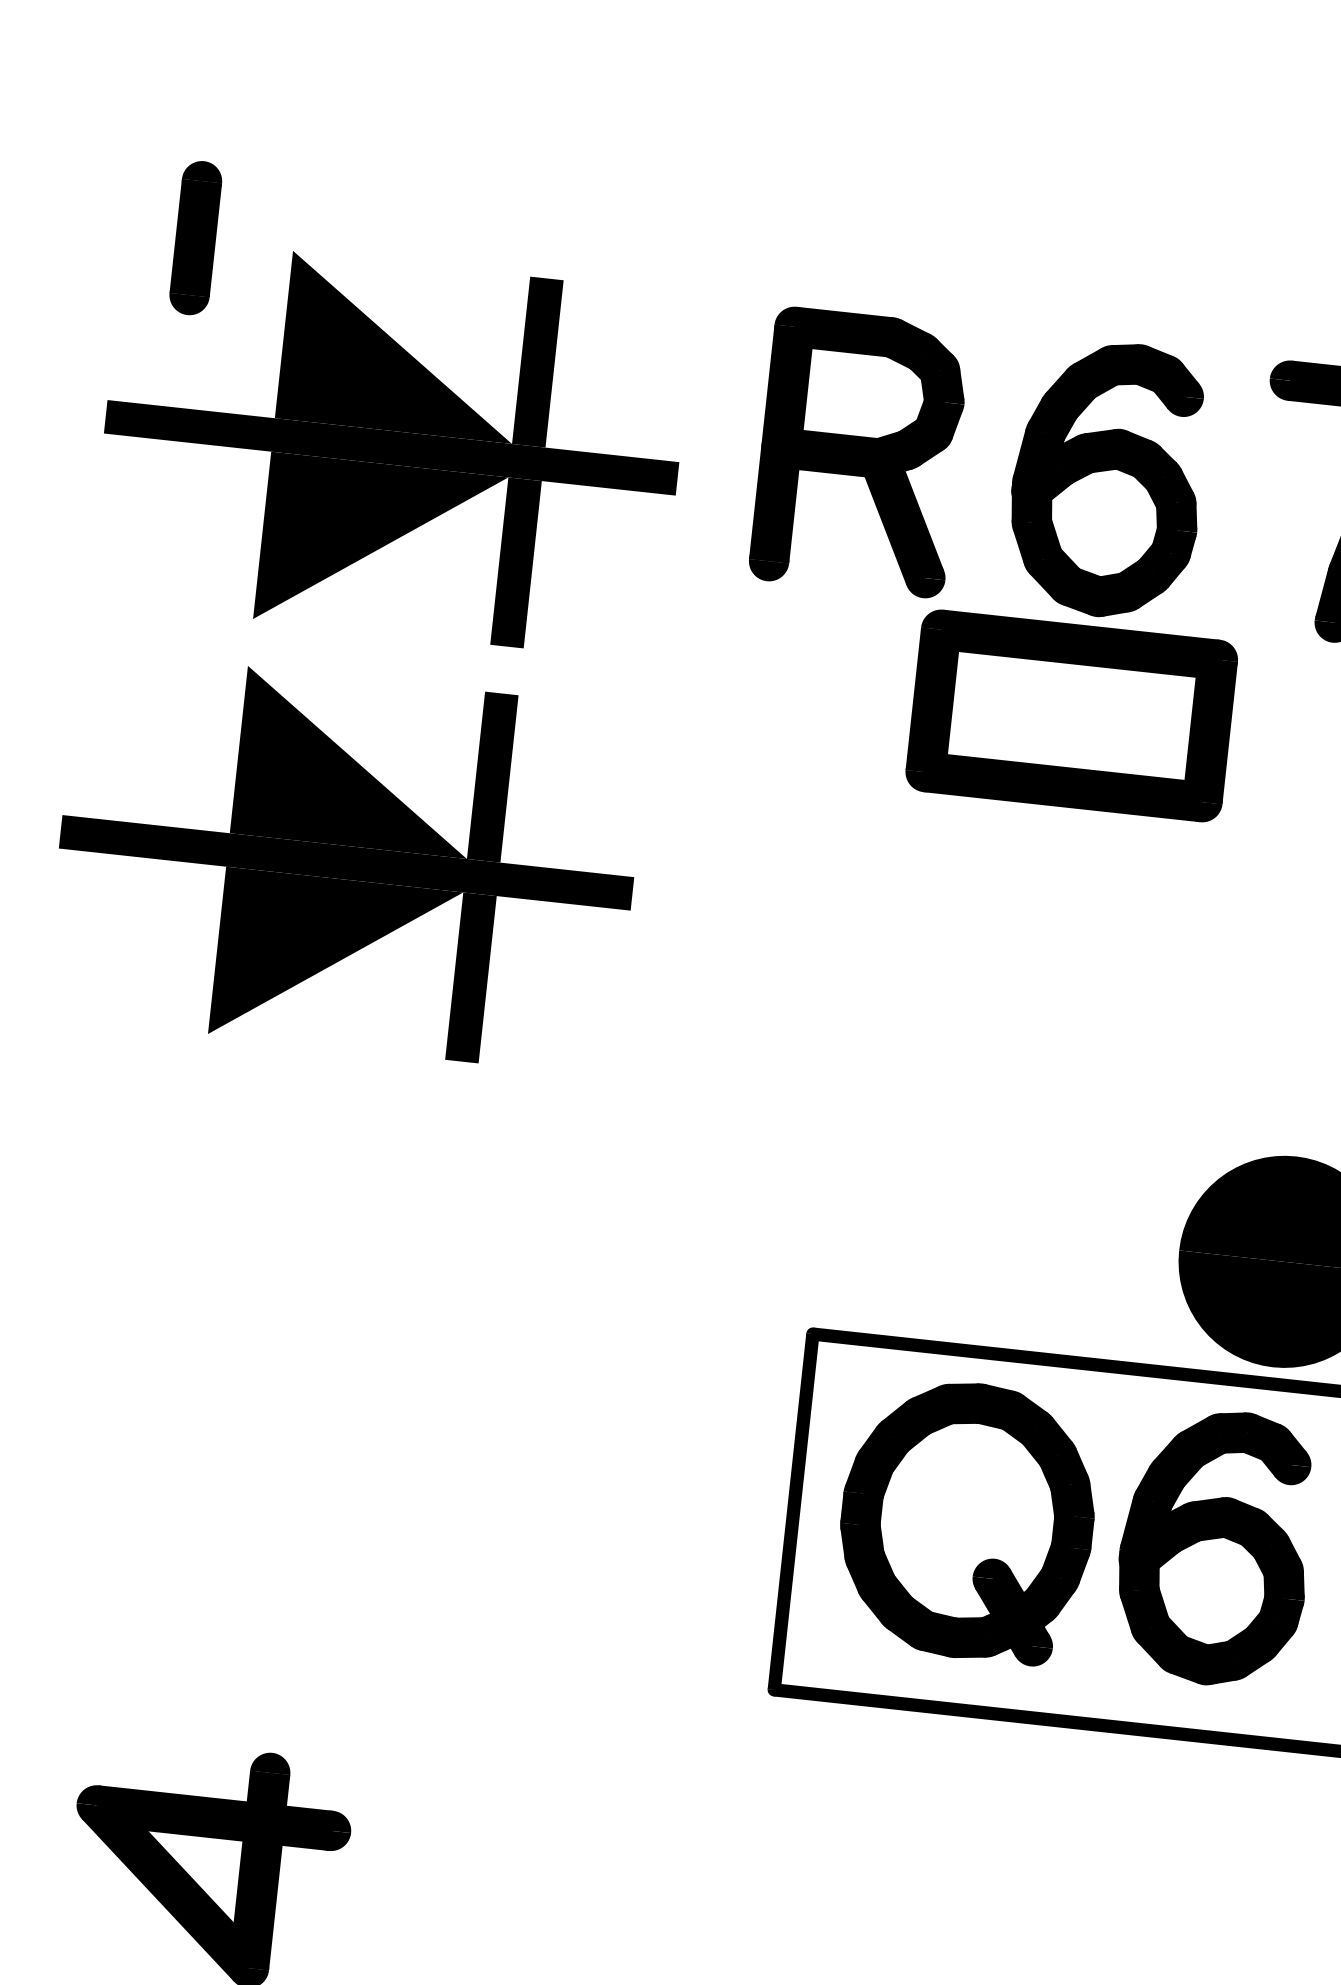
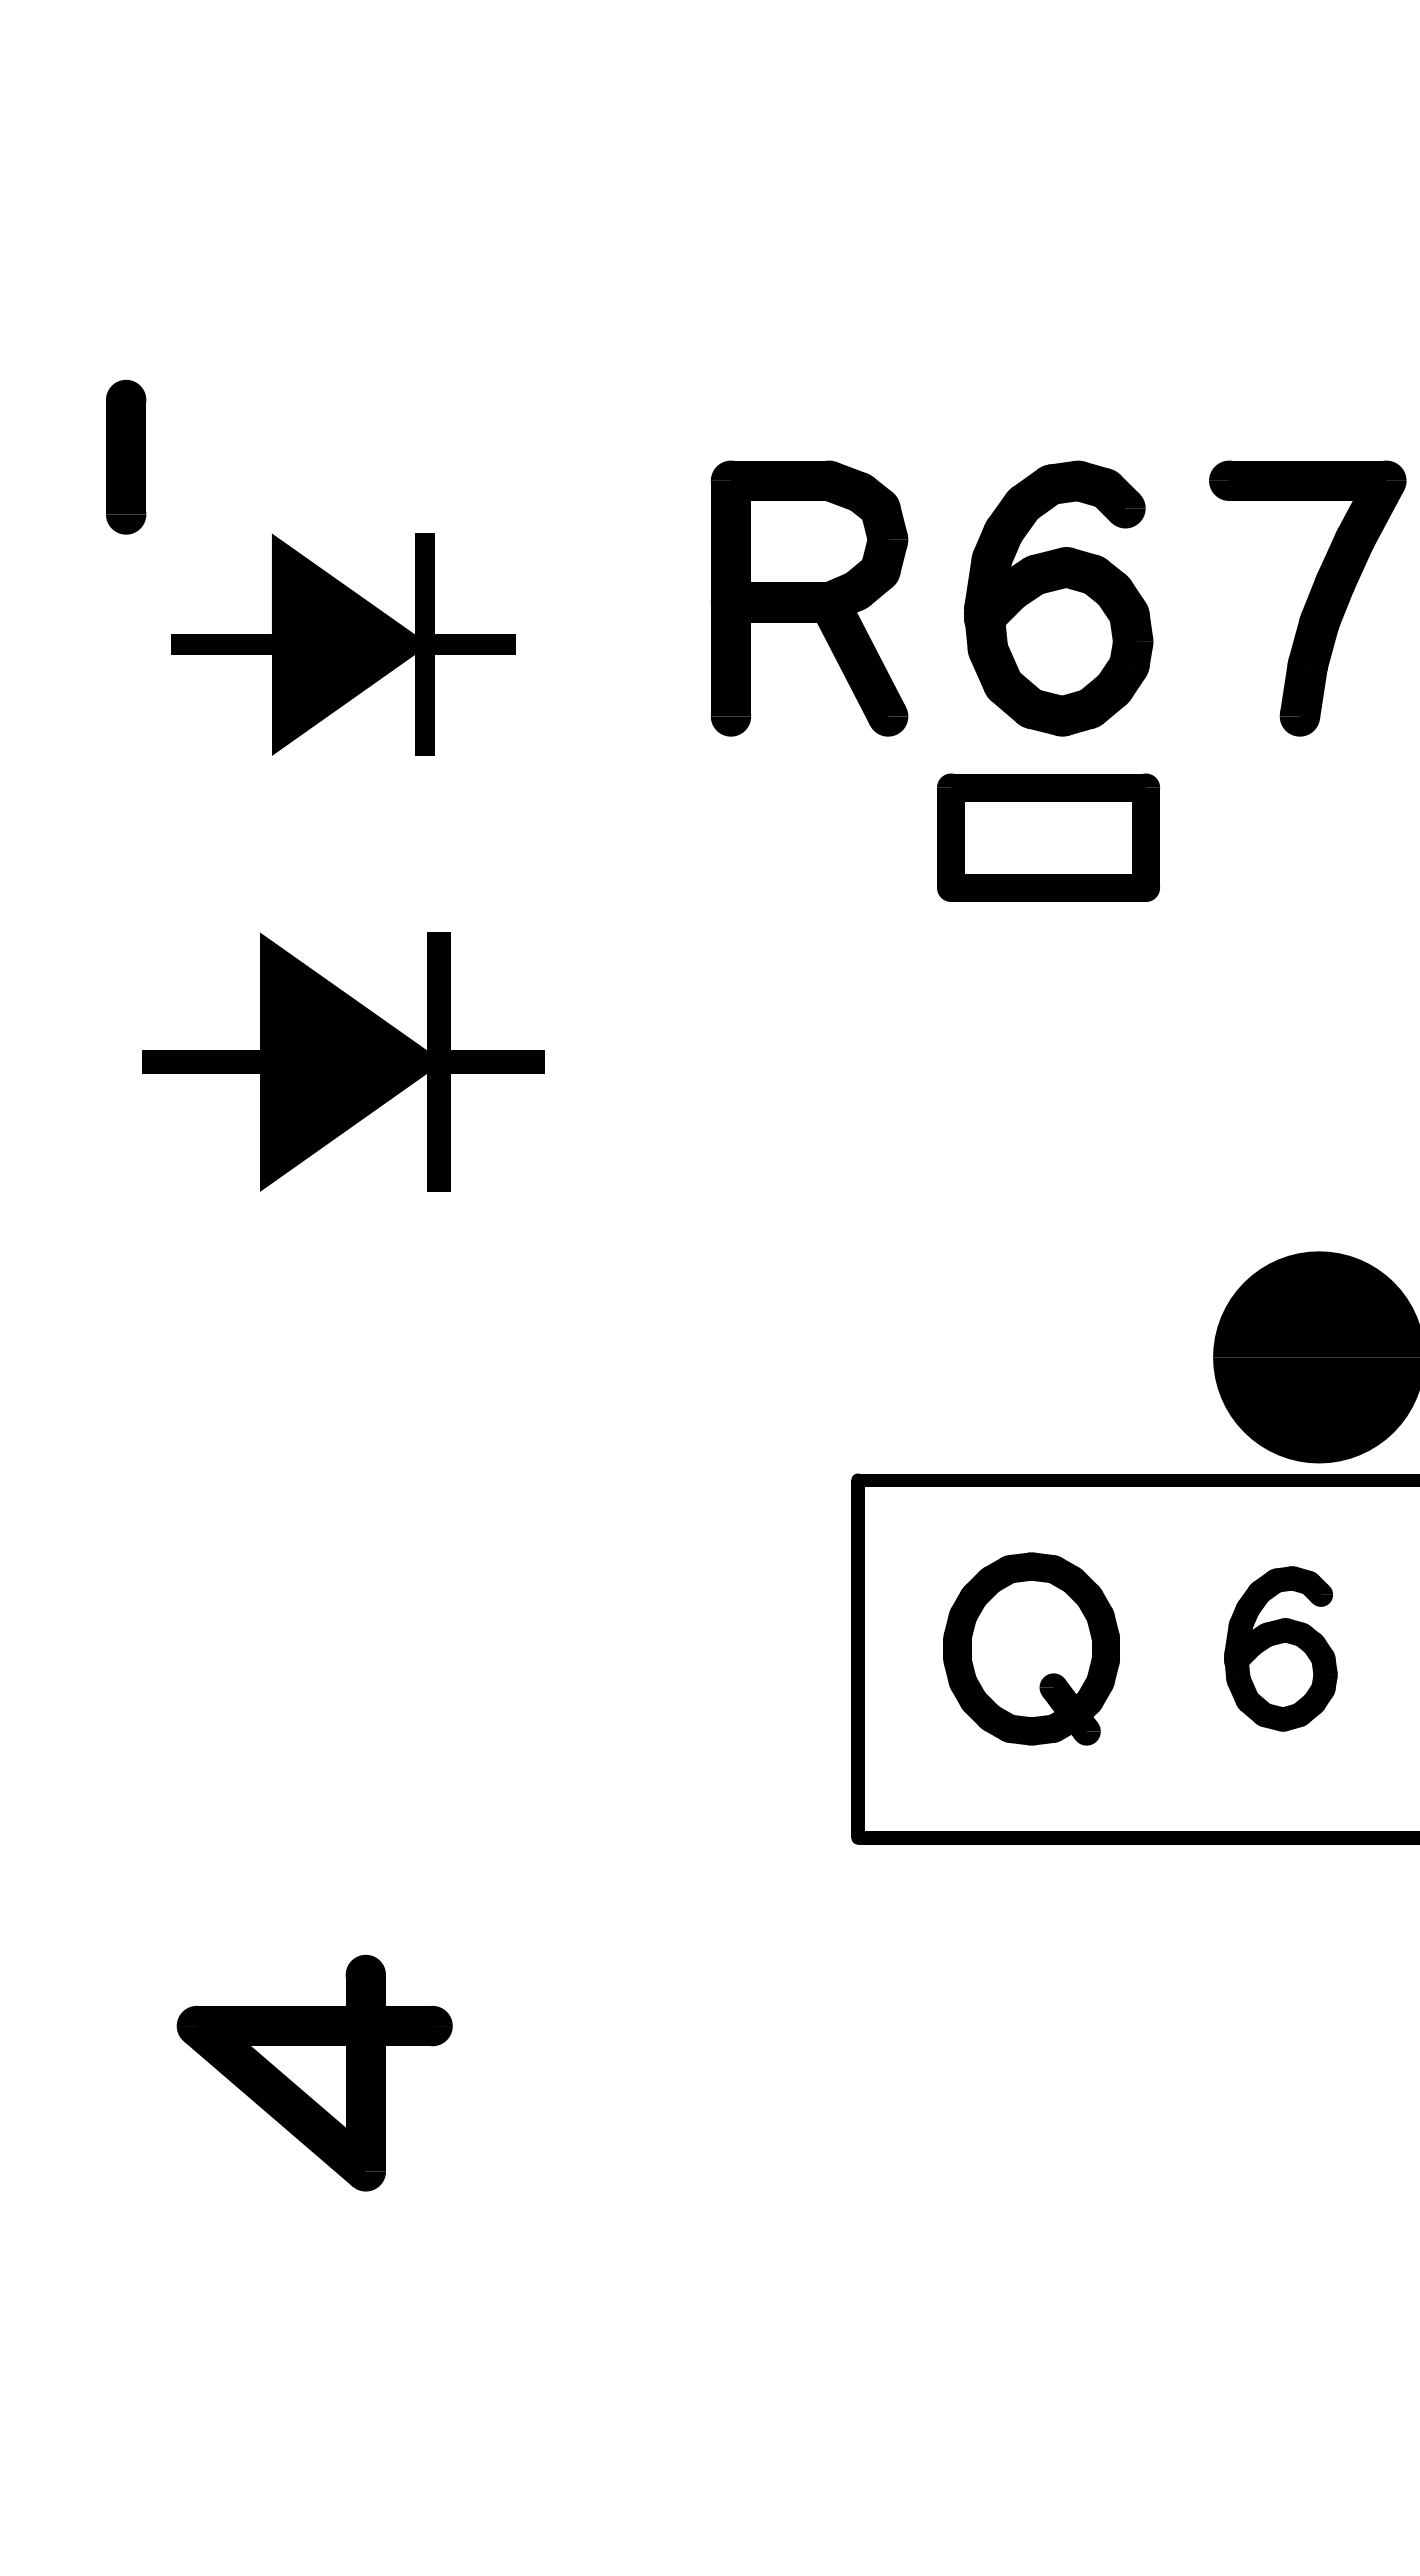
part: (391, 447) -> (343, 644), size x0.6
part: (1071, 715) -> (1048, 837), size x0.7
part: (346, 862) -> (343, 1061), size x0.7
part: (967, 1520) -> (1031, 1648), size x0.7
part: (1214, 1547) -> (1280, 1648), size x0.6

